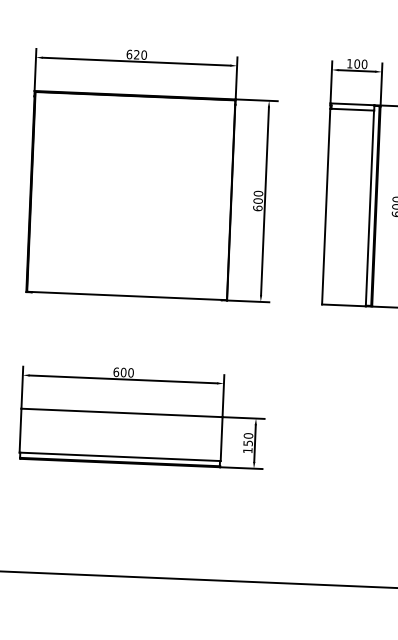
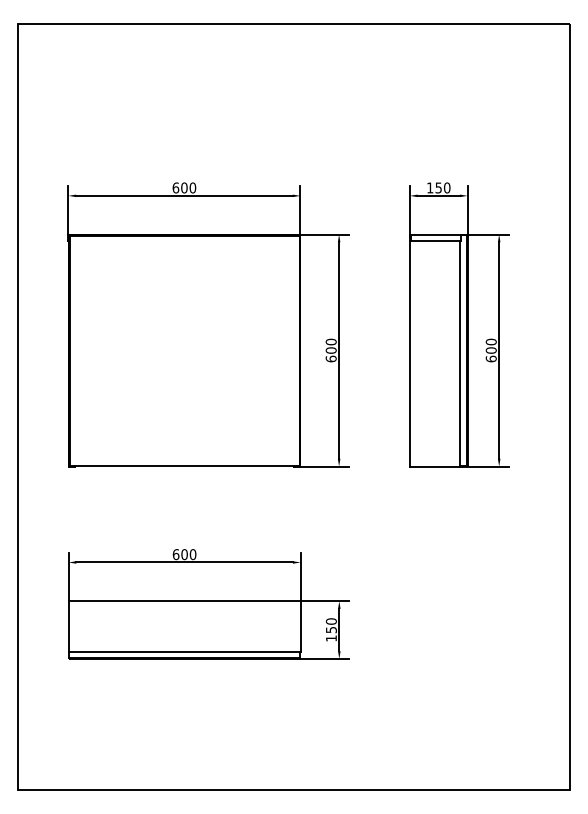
text: (136, 54) -> (184, 187), 620 -> 600
text: (357, 63) -> (438, 187), 100 -> 150

